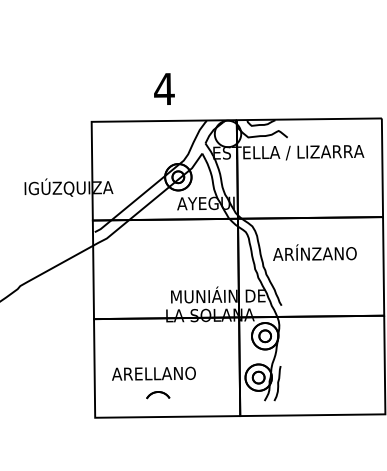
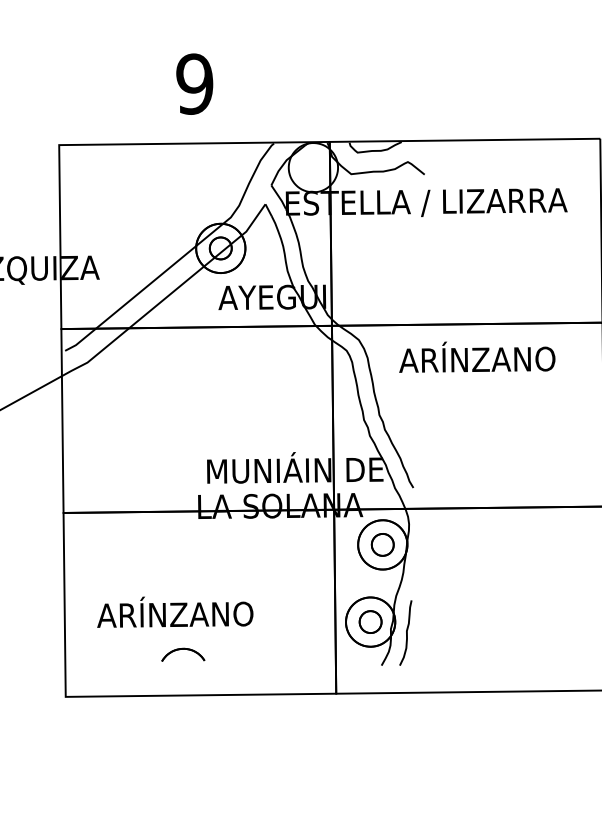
text: (164, 88) -> (194, 82), 4 -> 9
text: (314, 252) -> (476, 357), moved
text: (153, 372) -> (174, 612), ARELLANO -> ARÍNZANO

